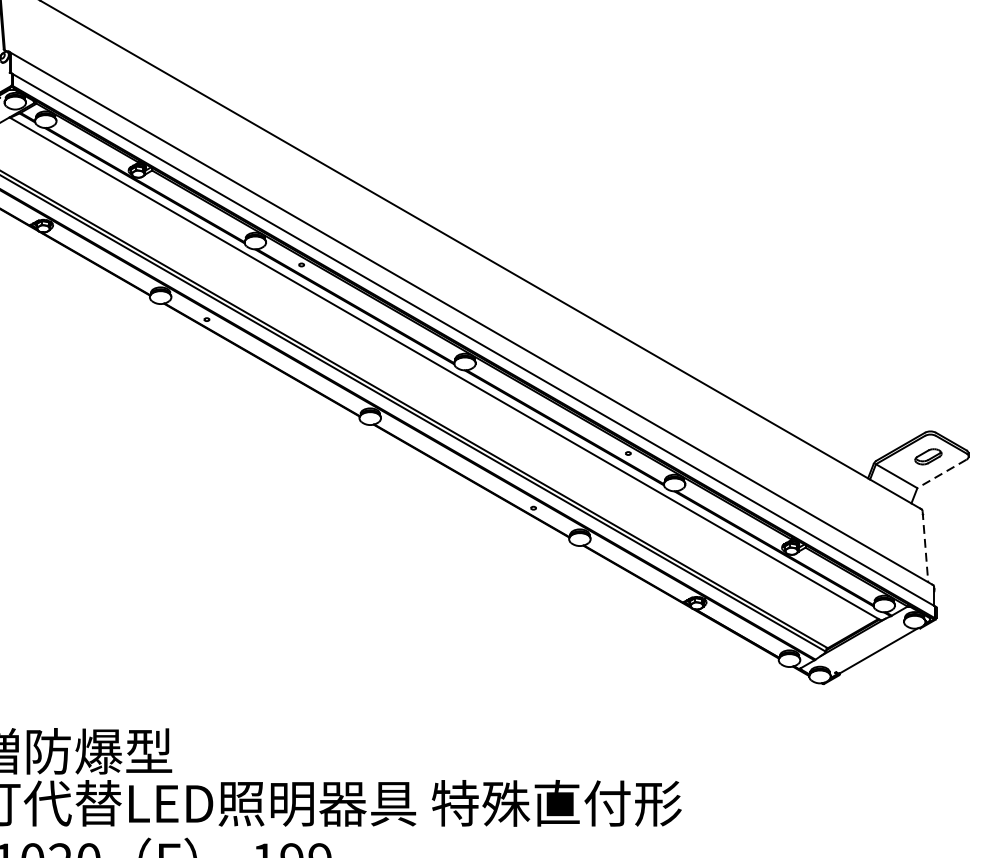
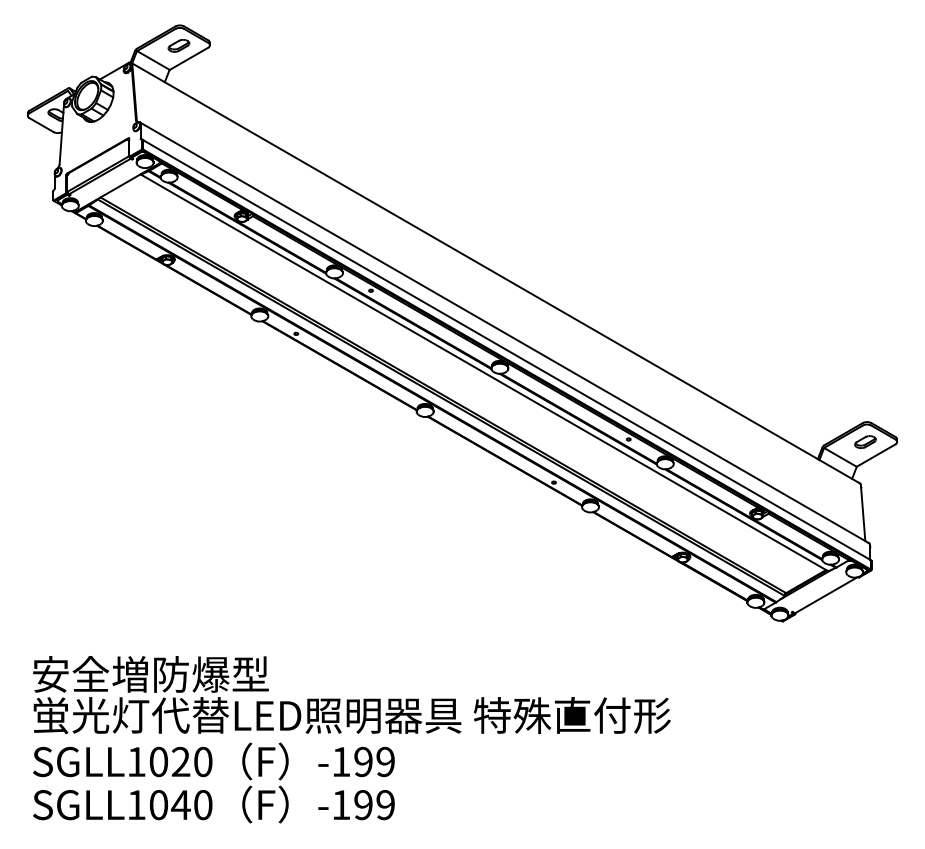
line: (941, 473) -> (875, 455), dashed -> solid
line: (925, 547) -> (863, 513), dashed -> solid

